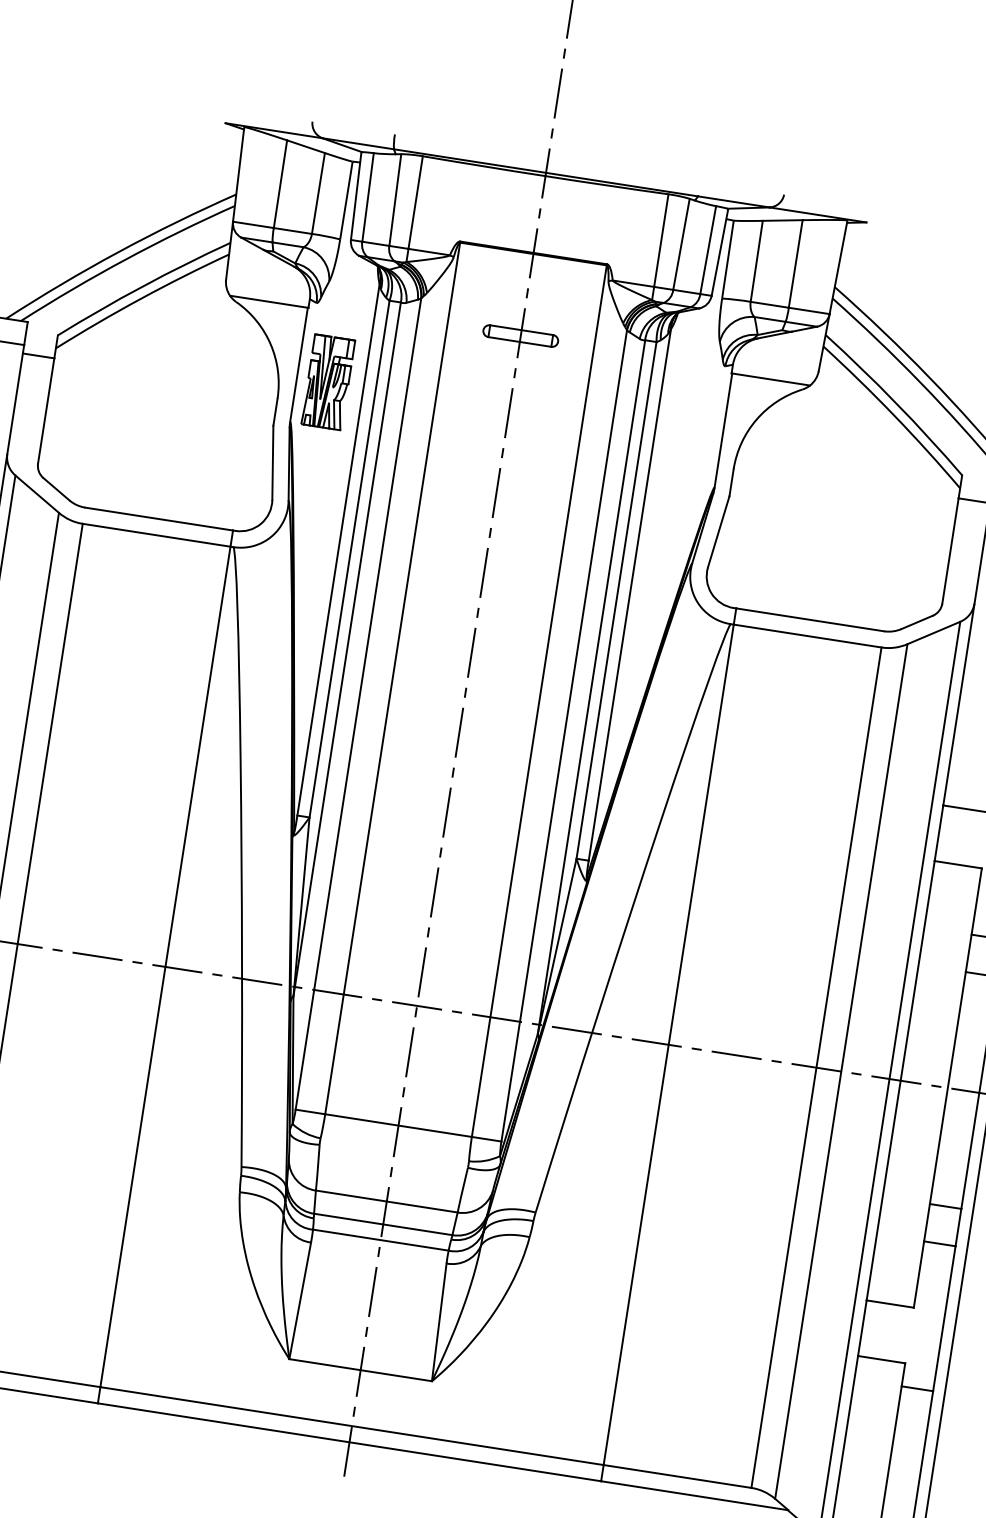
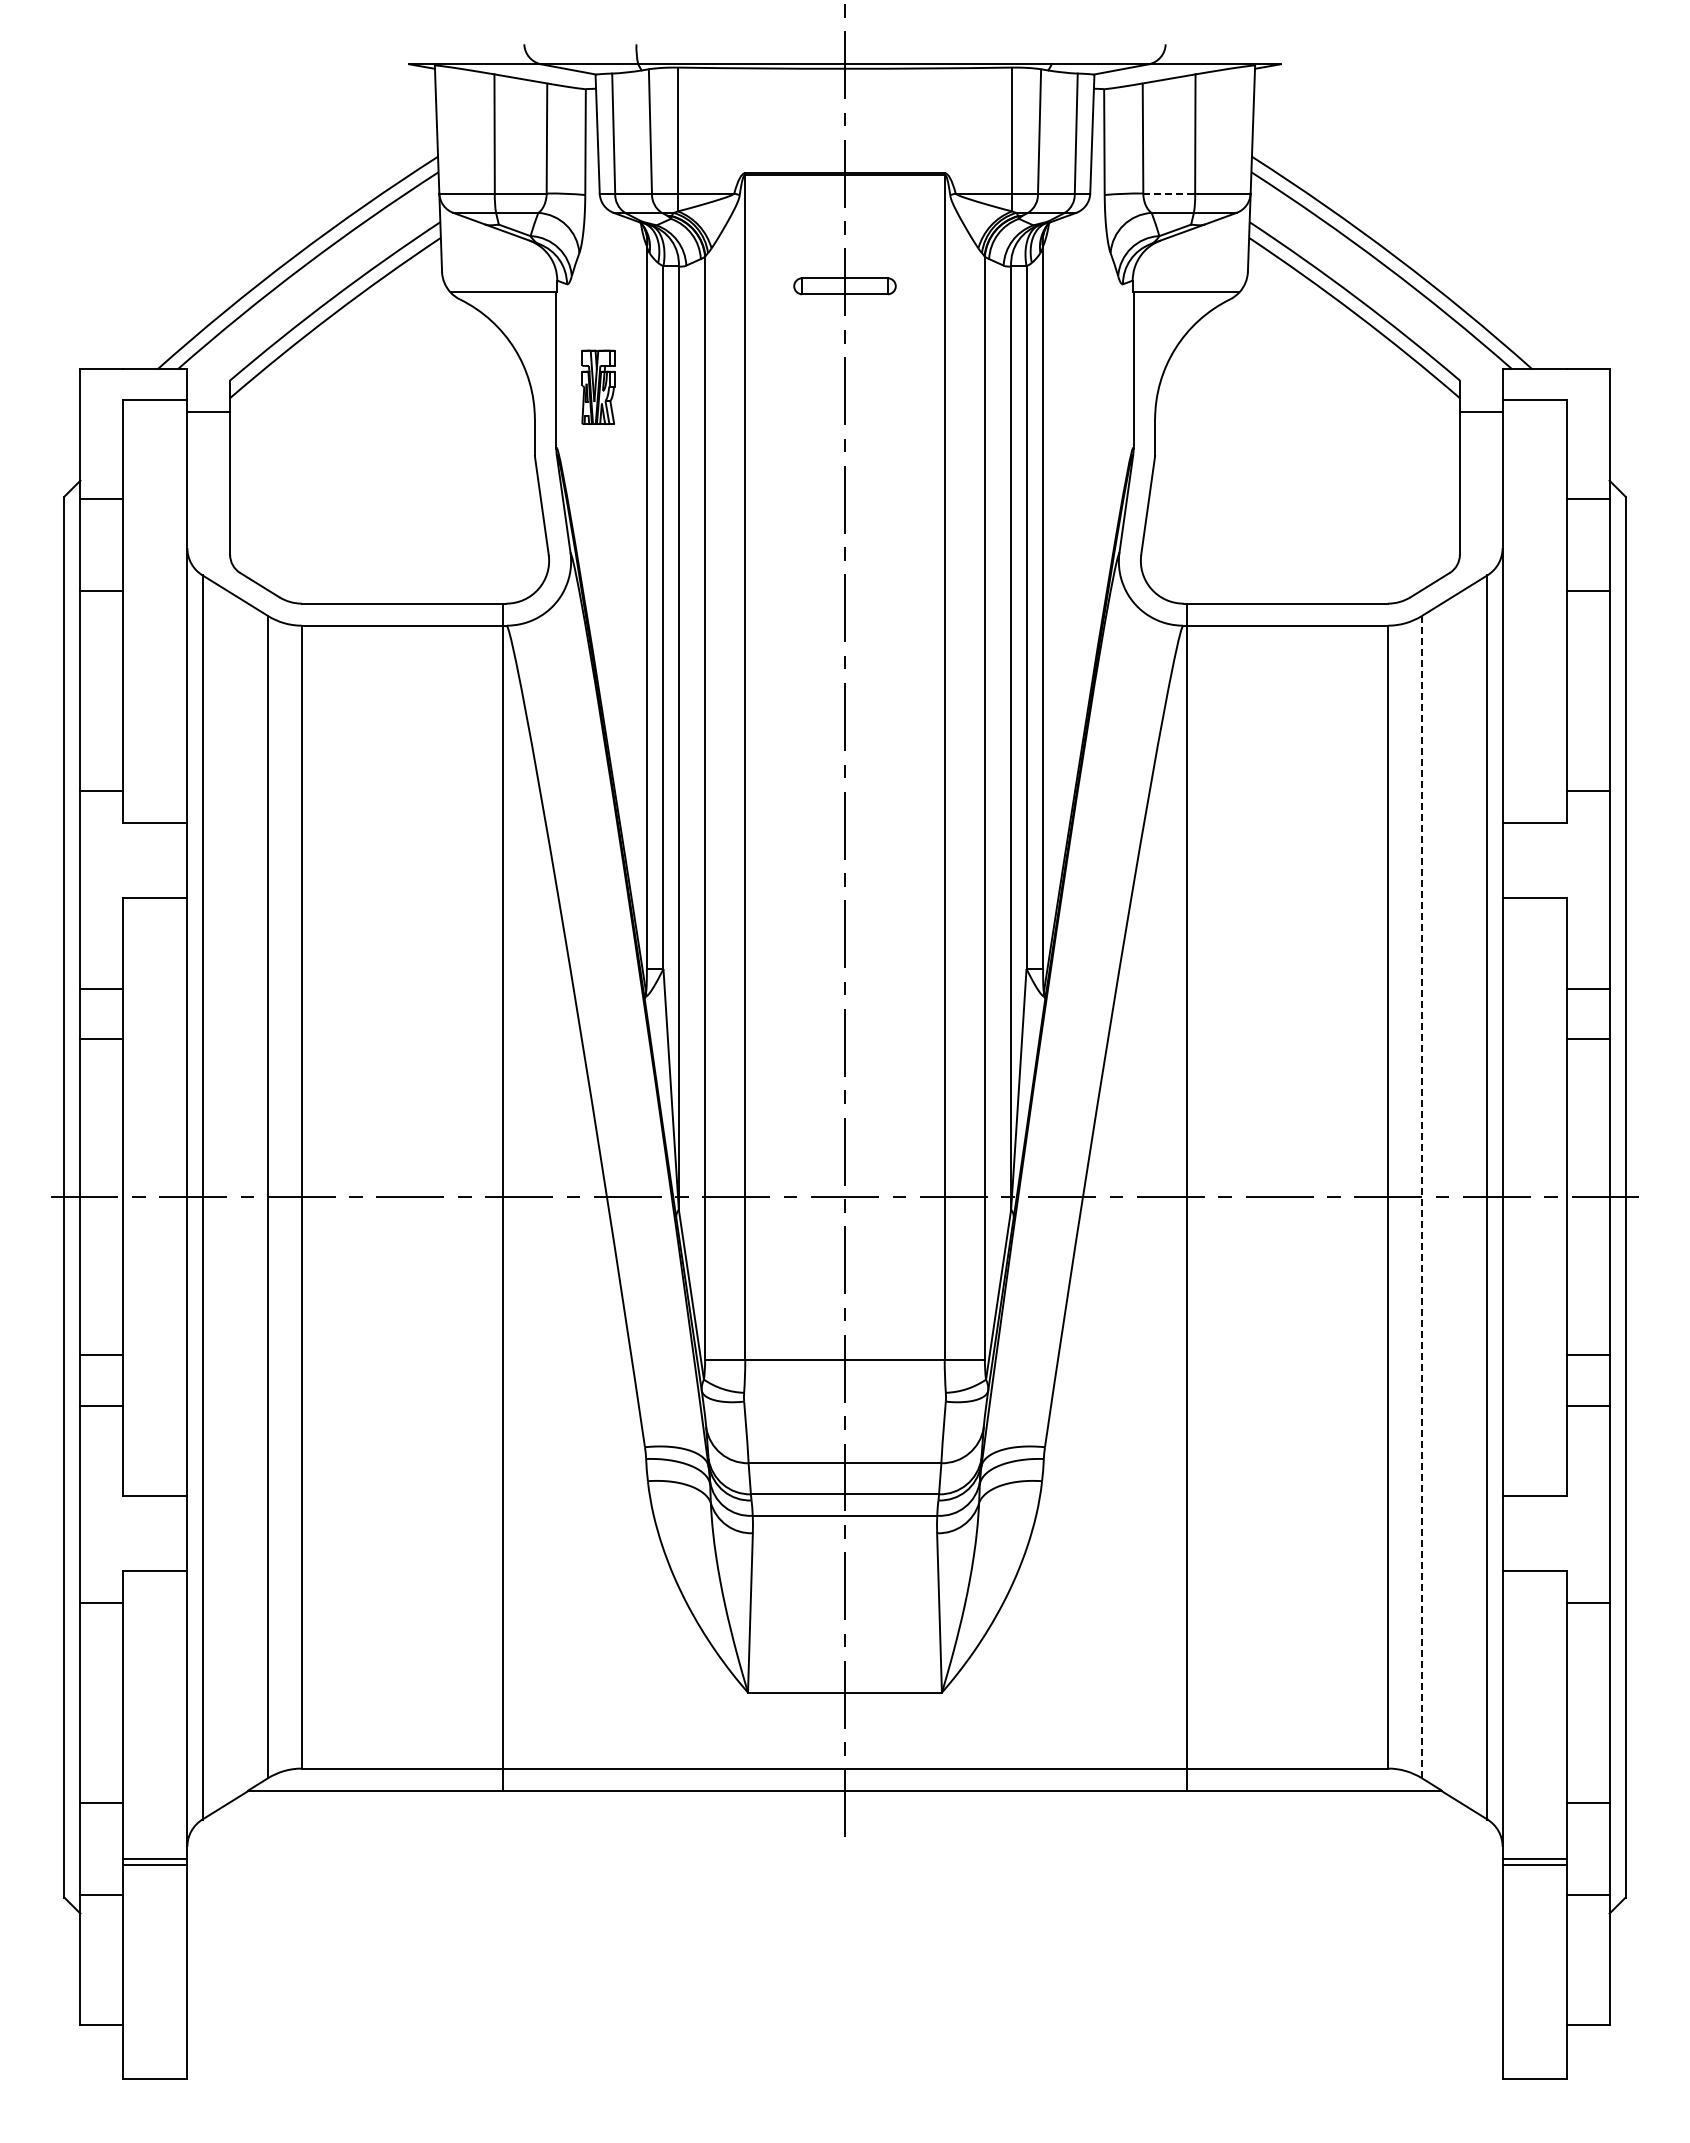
line: (769, 304) -> (1169, 193), solid -> dashed
part: (327, 382) -> (598, 387), size x0.6
line: (840, 1071) -> (1421, 1197), solid -> dashed

